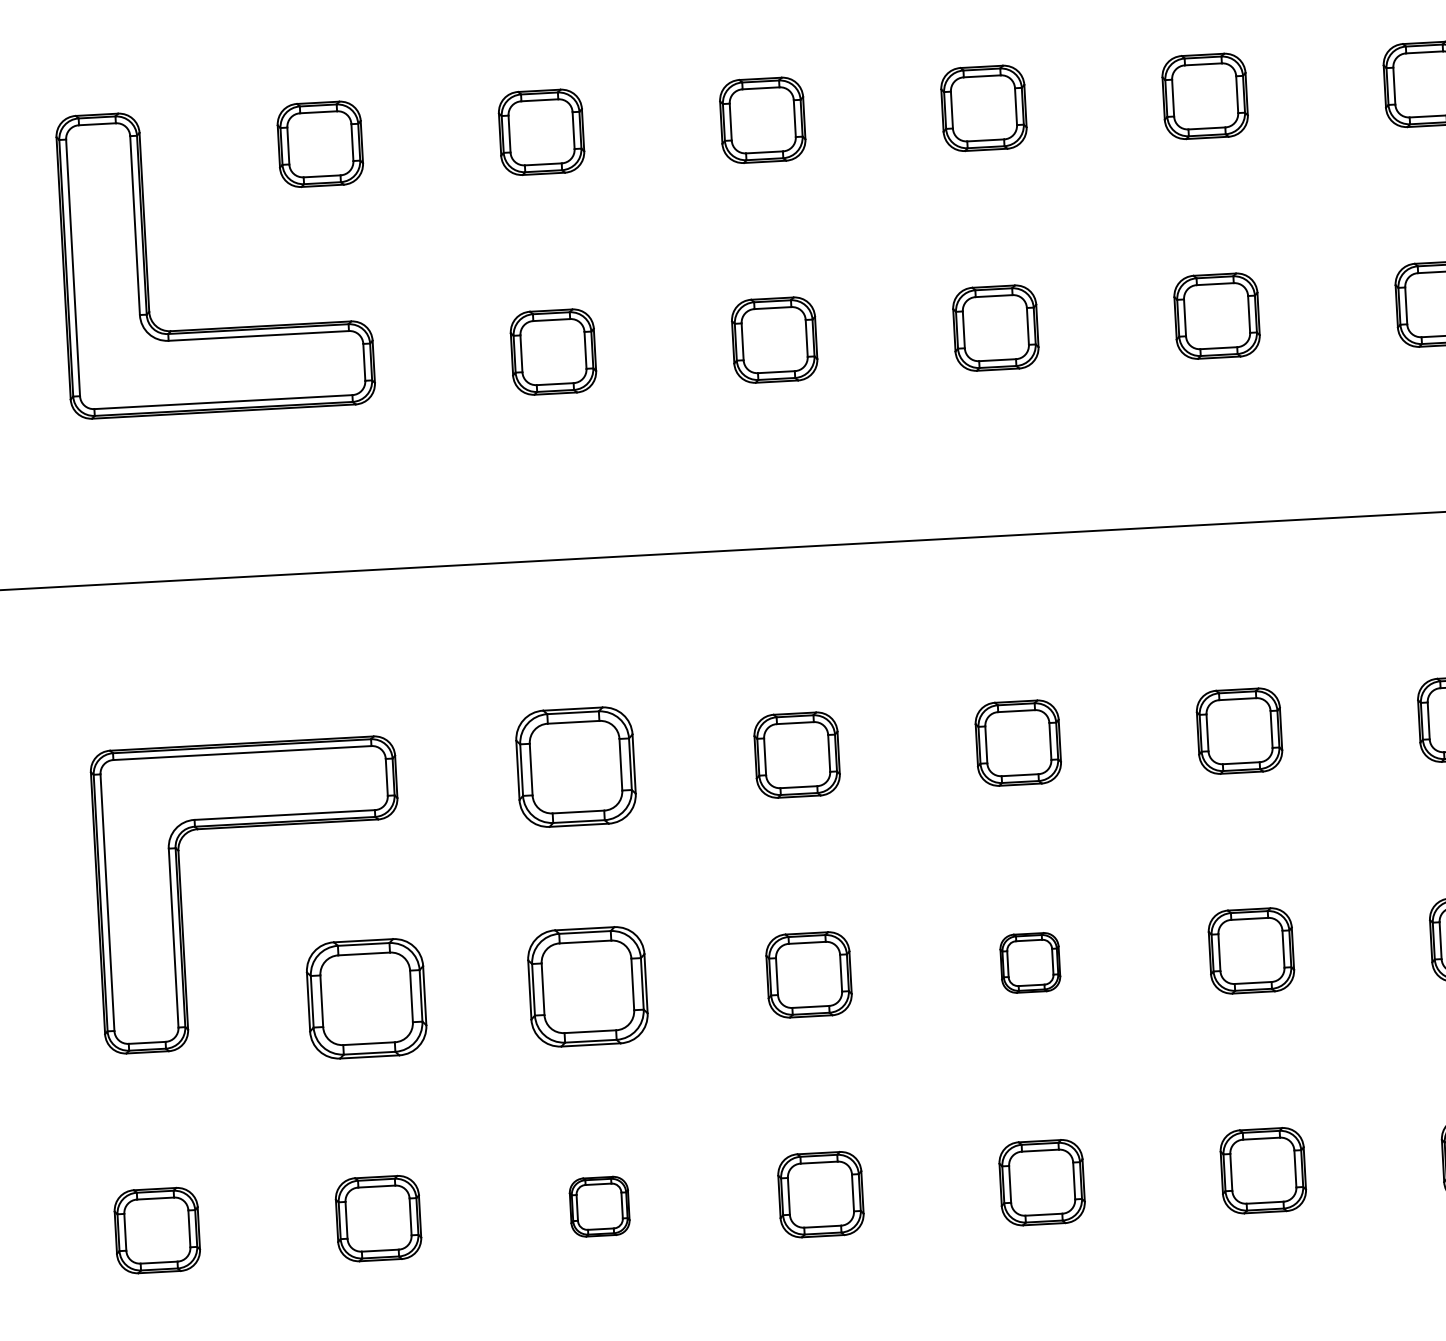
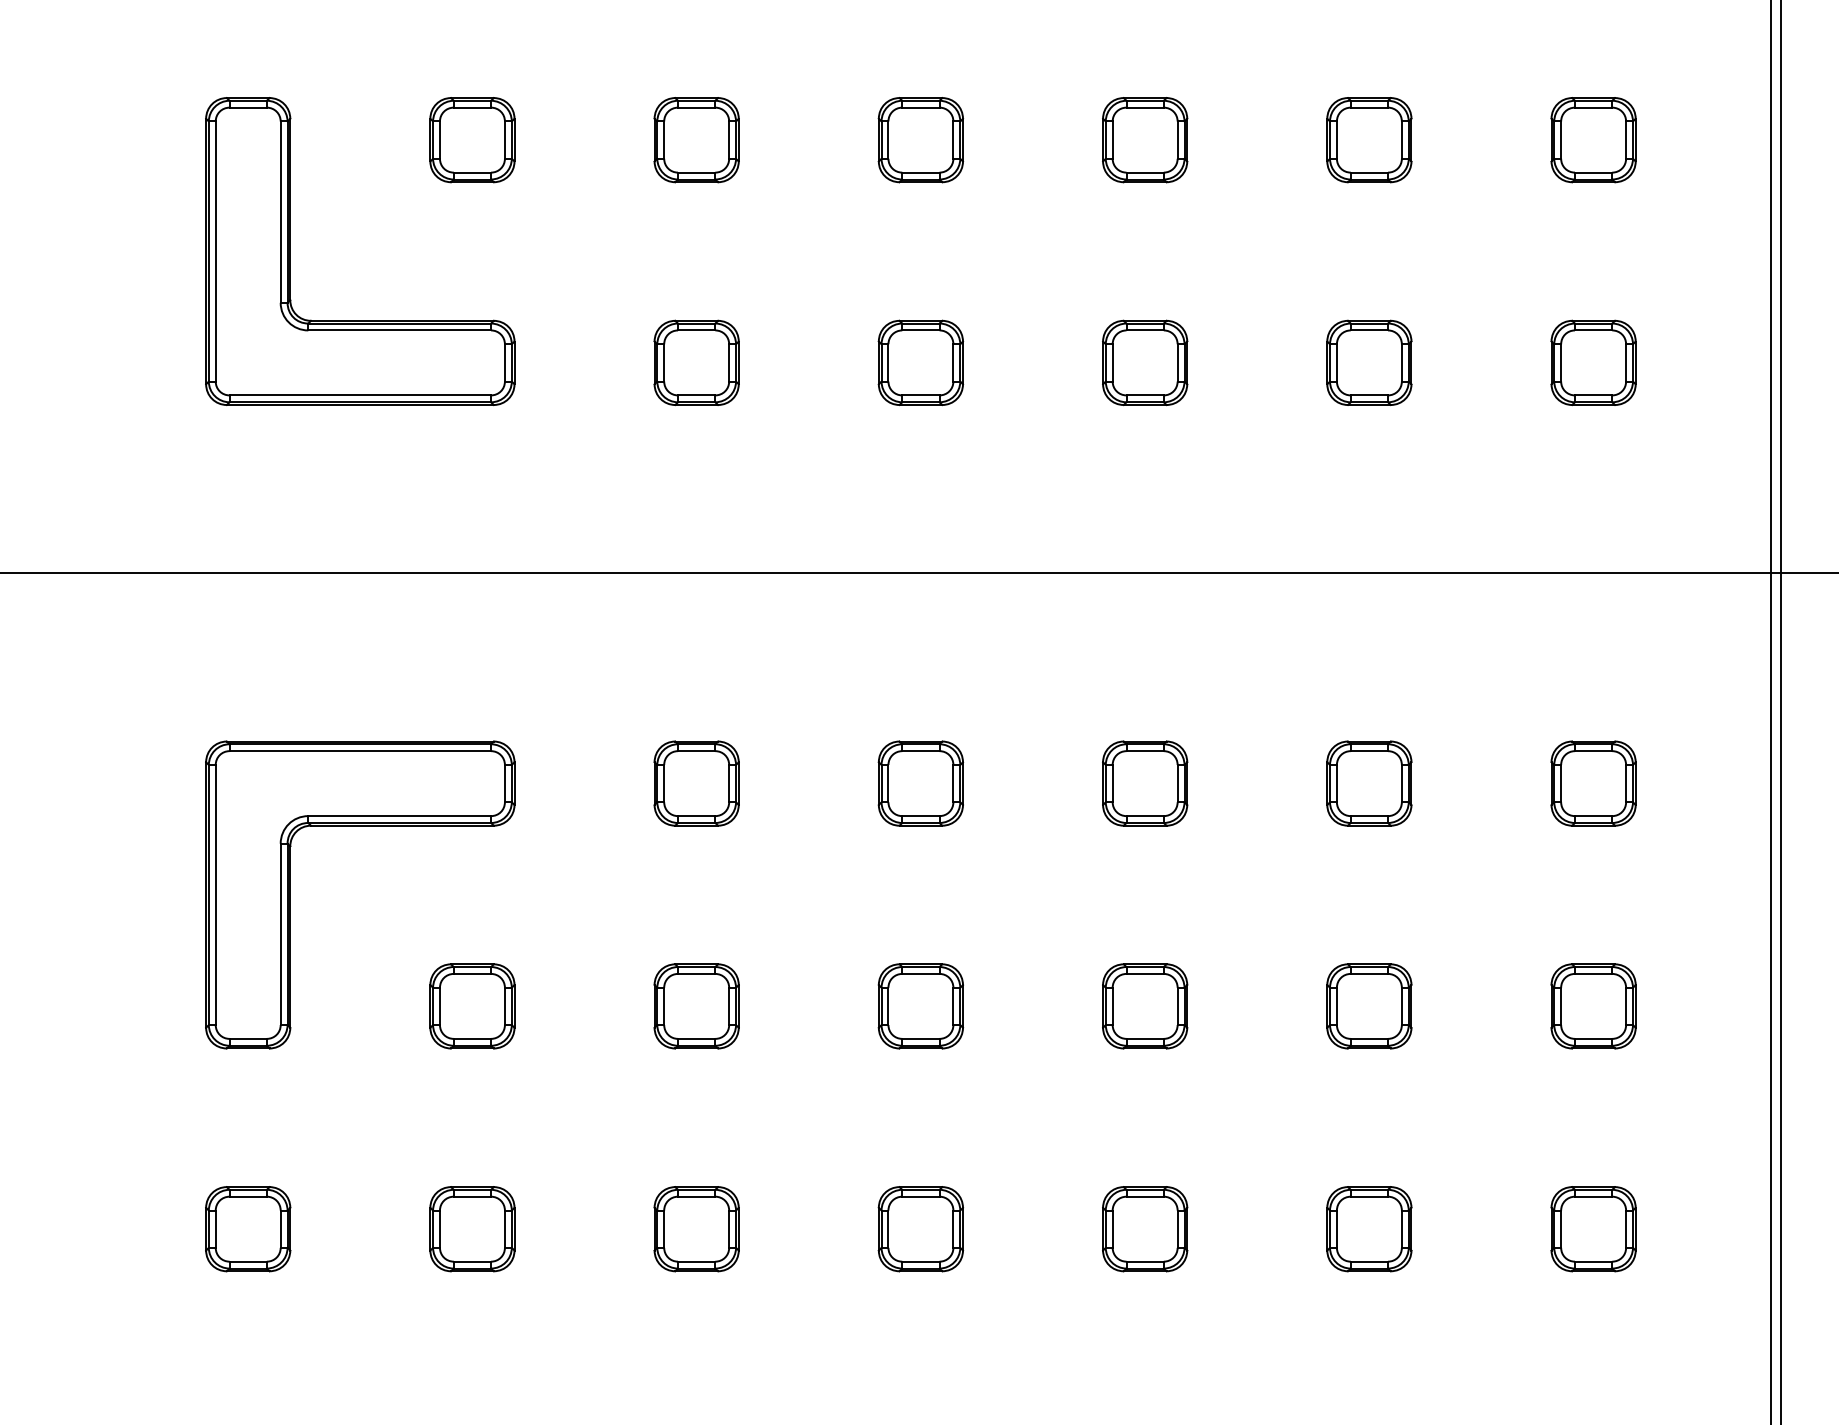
part: (575, 767) -> (696, 783), size x0.71
part: (1030, 962) -> (1145, 1006), size x1.43
part: (587, 986) -> (696, 1006), size x0.71
part: (366, 998) -> (472, 1006), size x0.71
part: (599, 1206) -> (696, 1229), size x1.43

